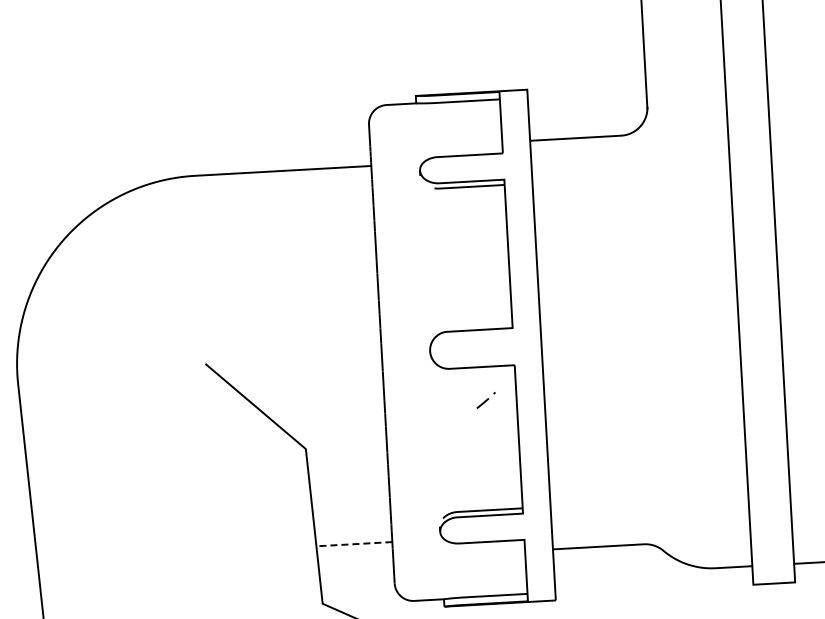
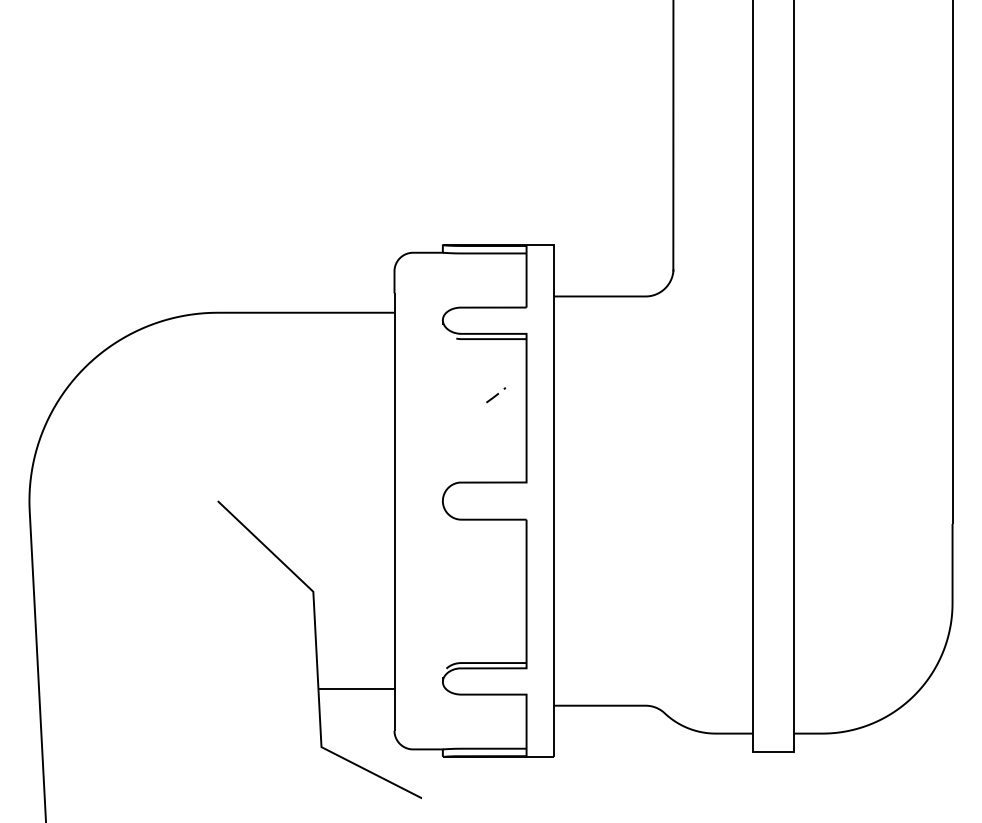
part: (486, 400) -> (496, 395), moved
line: (353, 544) -> (355, 689), dashed -> solid

